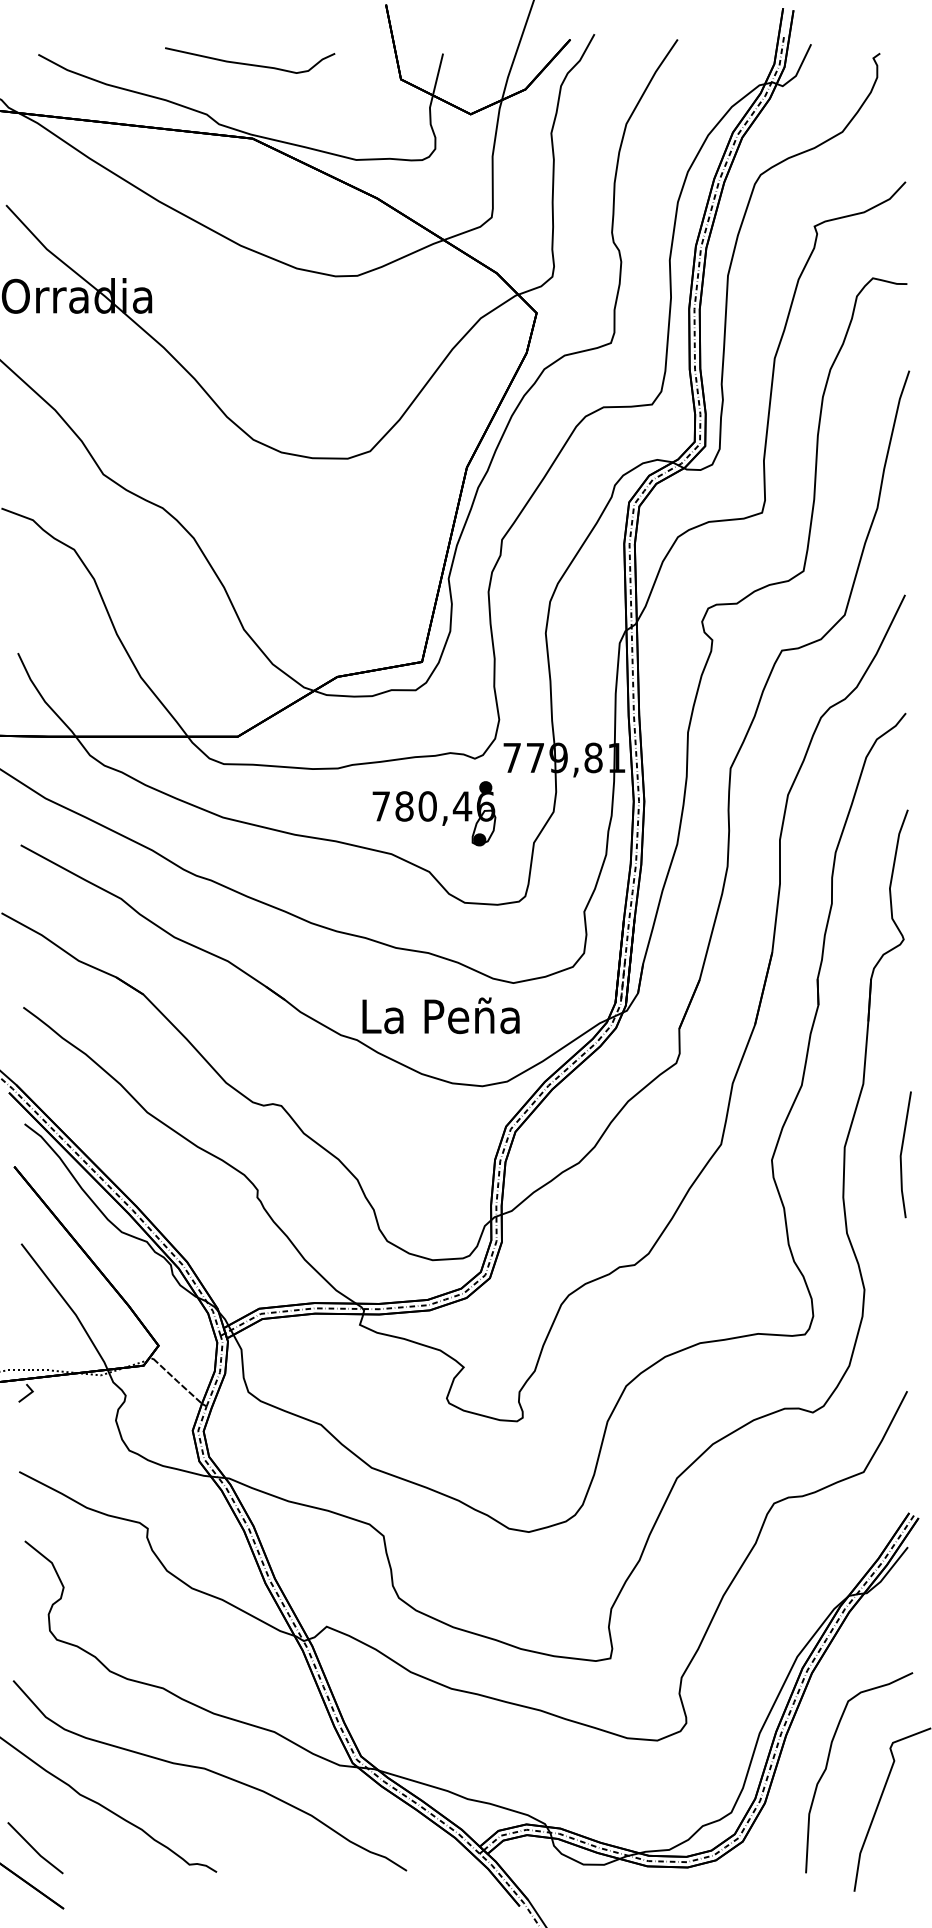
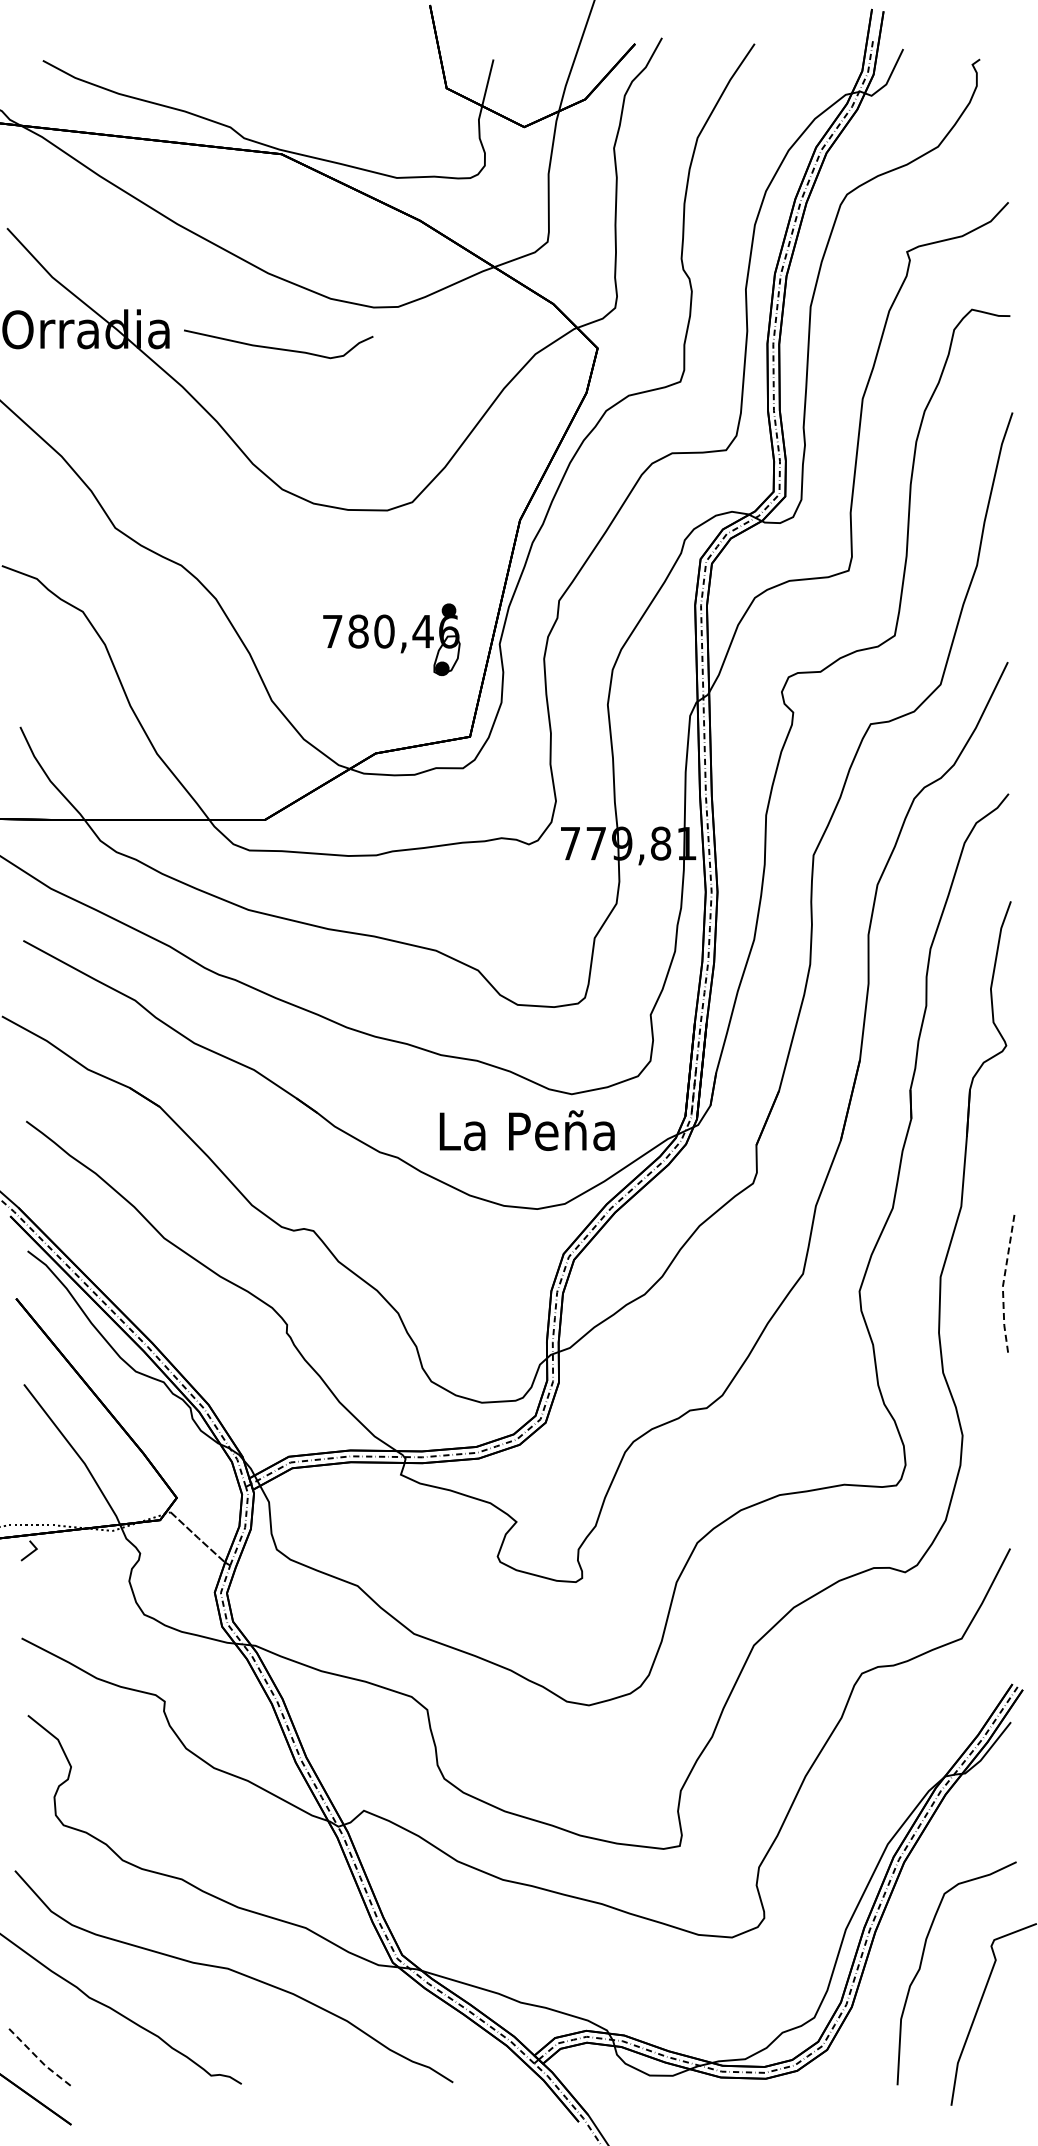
curve: (248, 63) -> (276, 347), moved
part: (434, 813) -> (391, 639), moved
text: (440, 1015) -> (526, 1130), moved
line: (900, 1155) -> (1002, 1286), solid -> dashed
line: (34, 1849) -> (38, 2058), solid -> dashed

